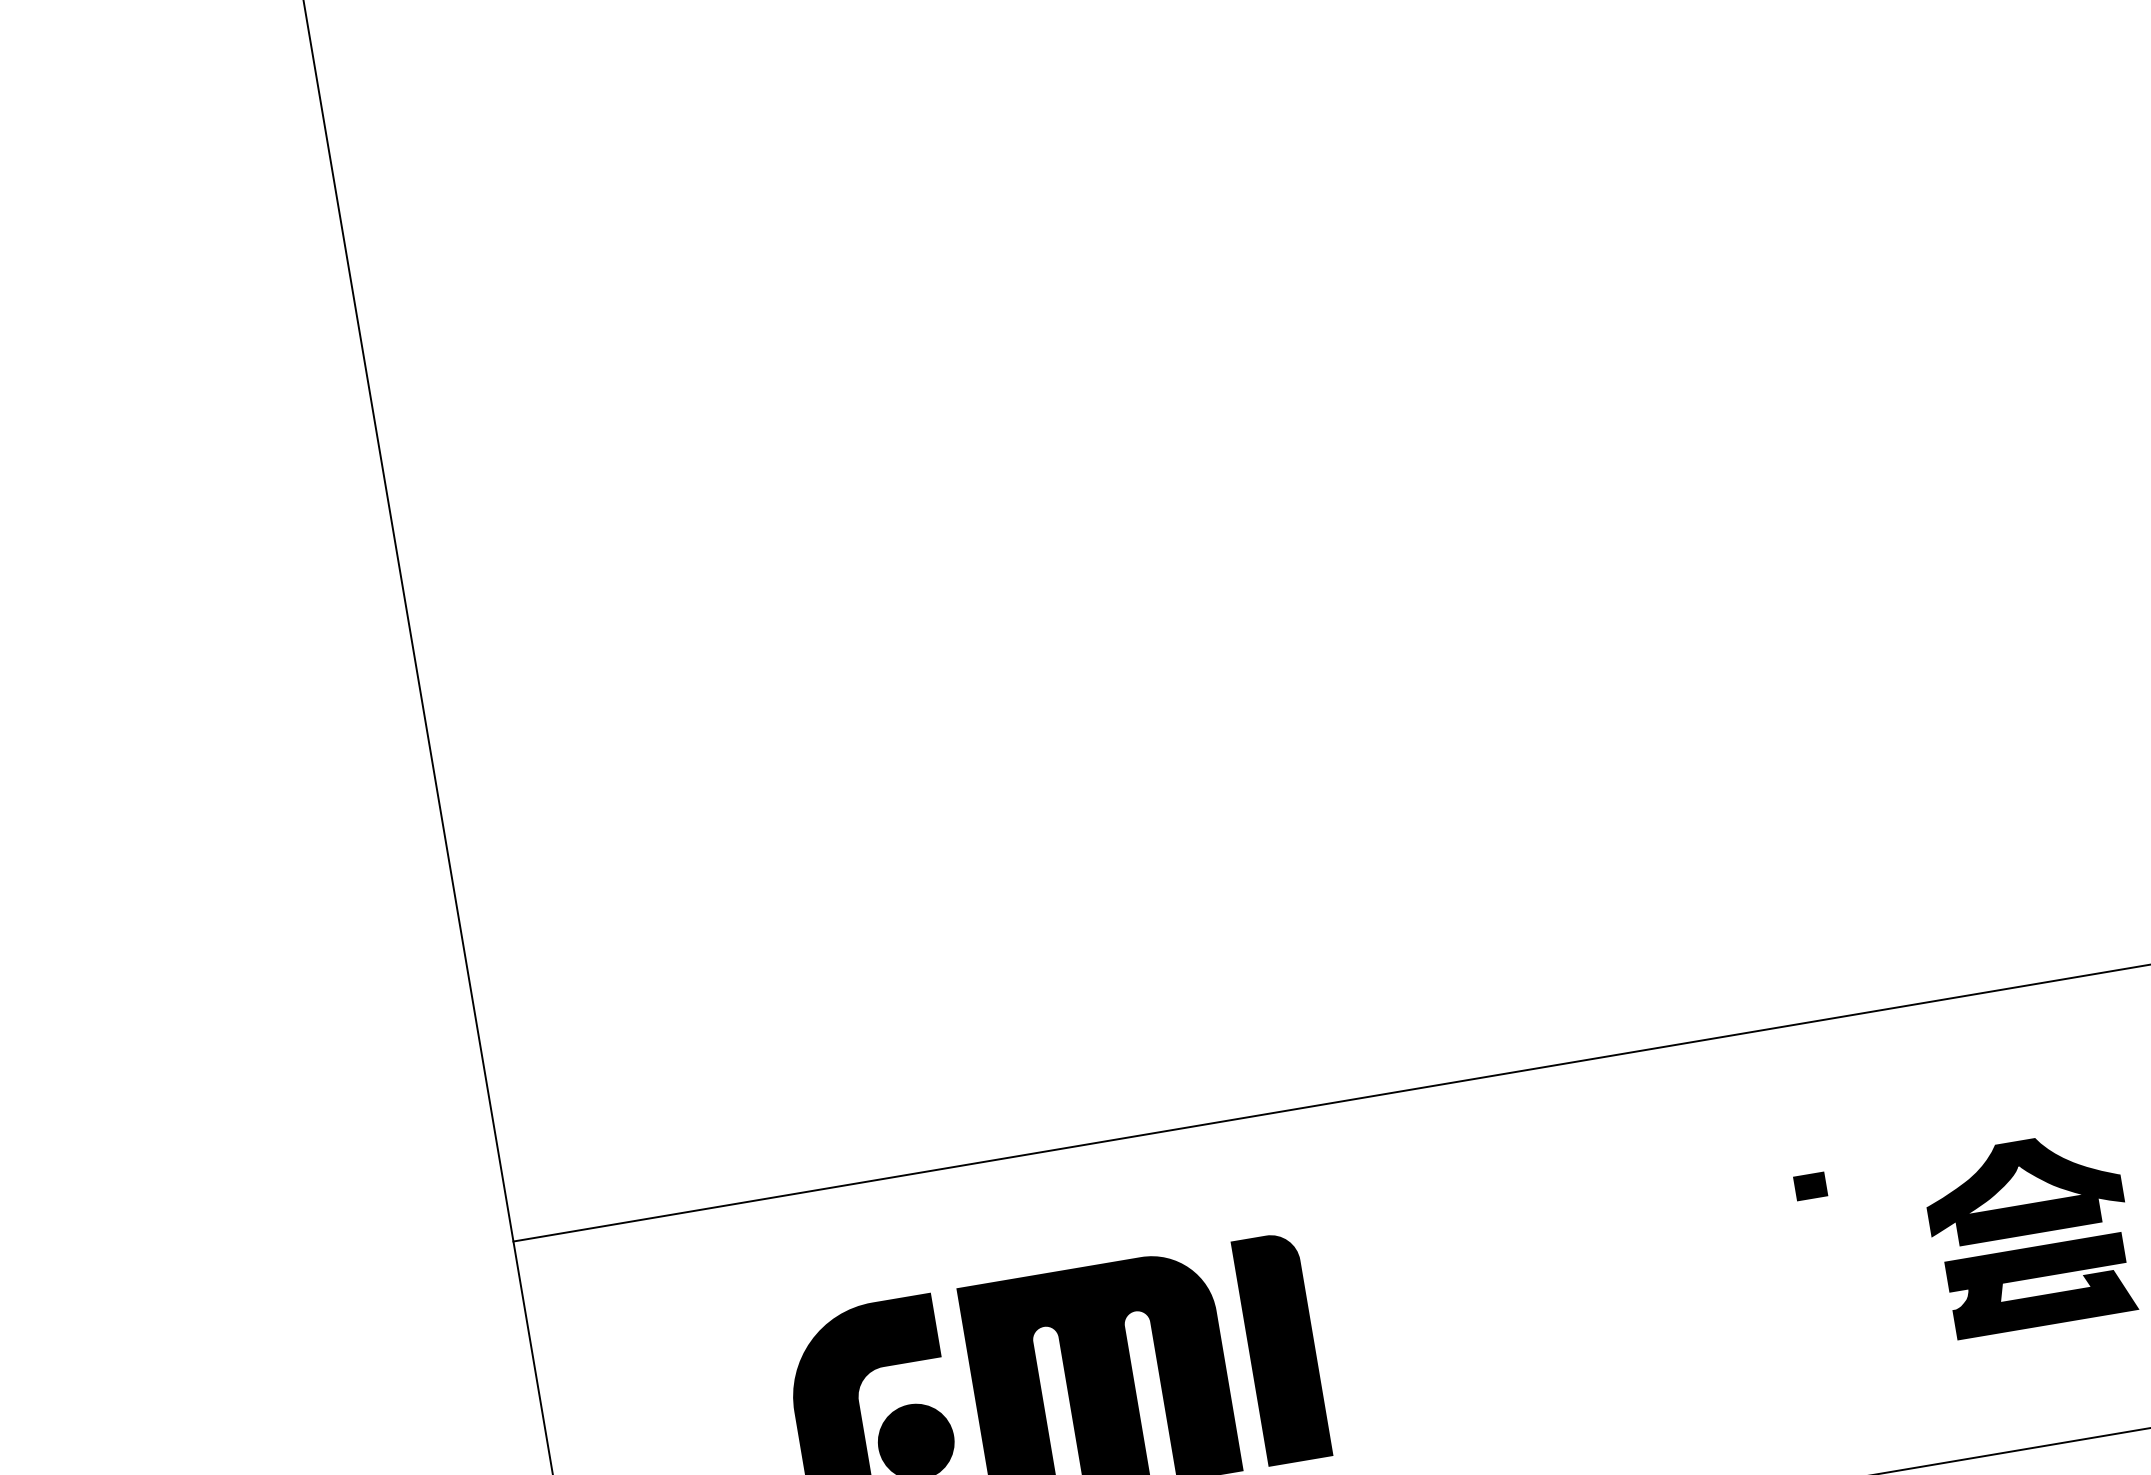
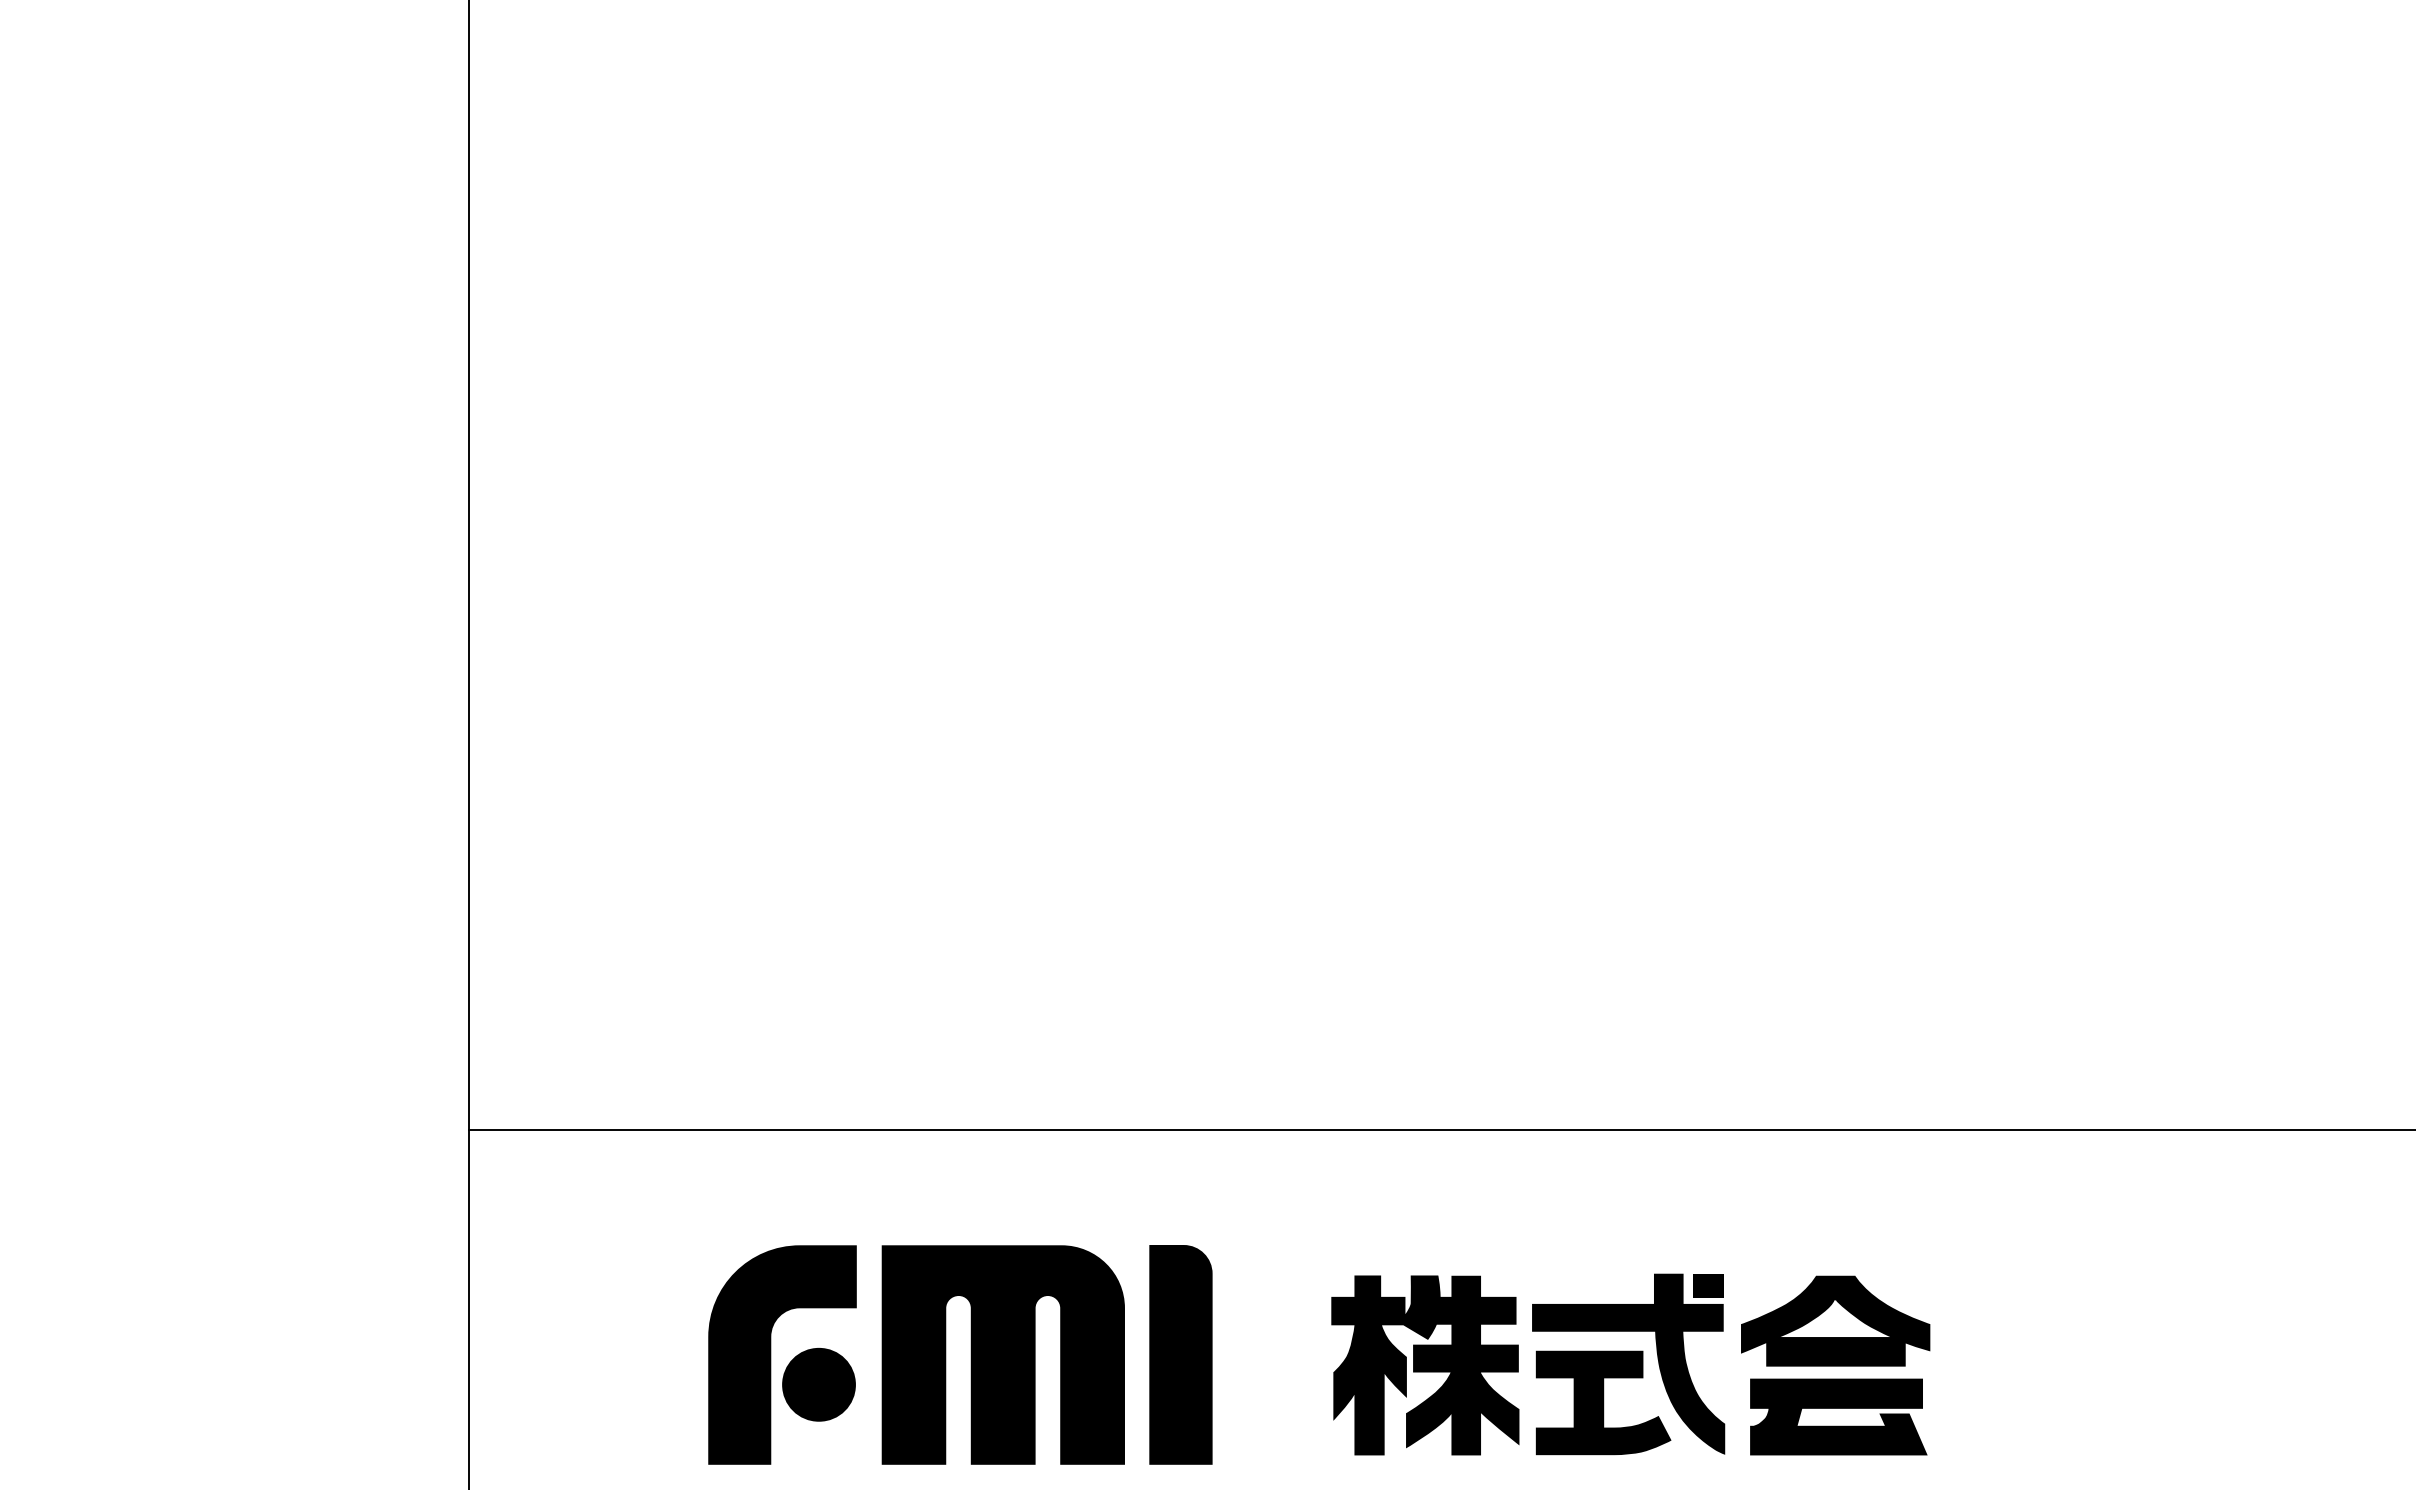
part: (2022, 1187) -> (1835, 1320), moved
part: (2039, 1277) -> (1838, 1408), moved
fill: (1742, 1280) -> (1628, 1363), added
part: (1534, 1317) -> (1425, 1365), added
fill: (1723, 1324) -> (1603, 1402), added

